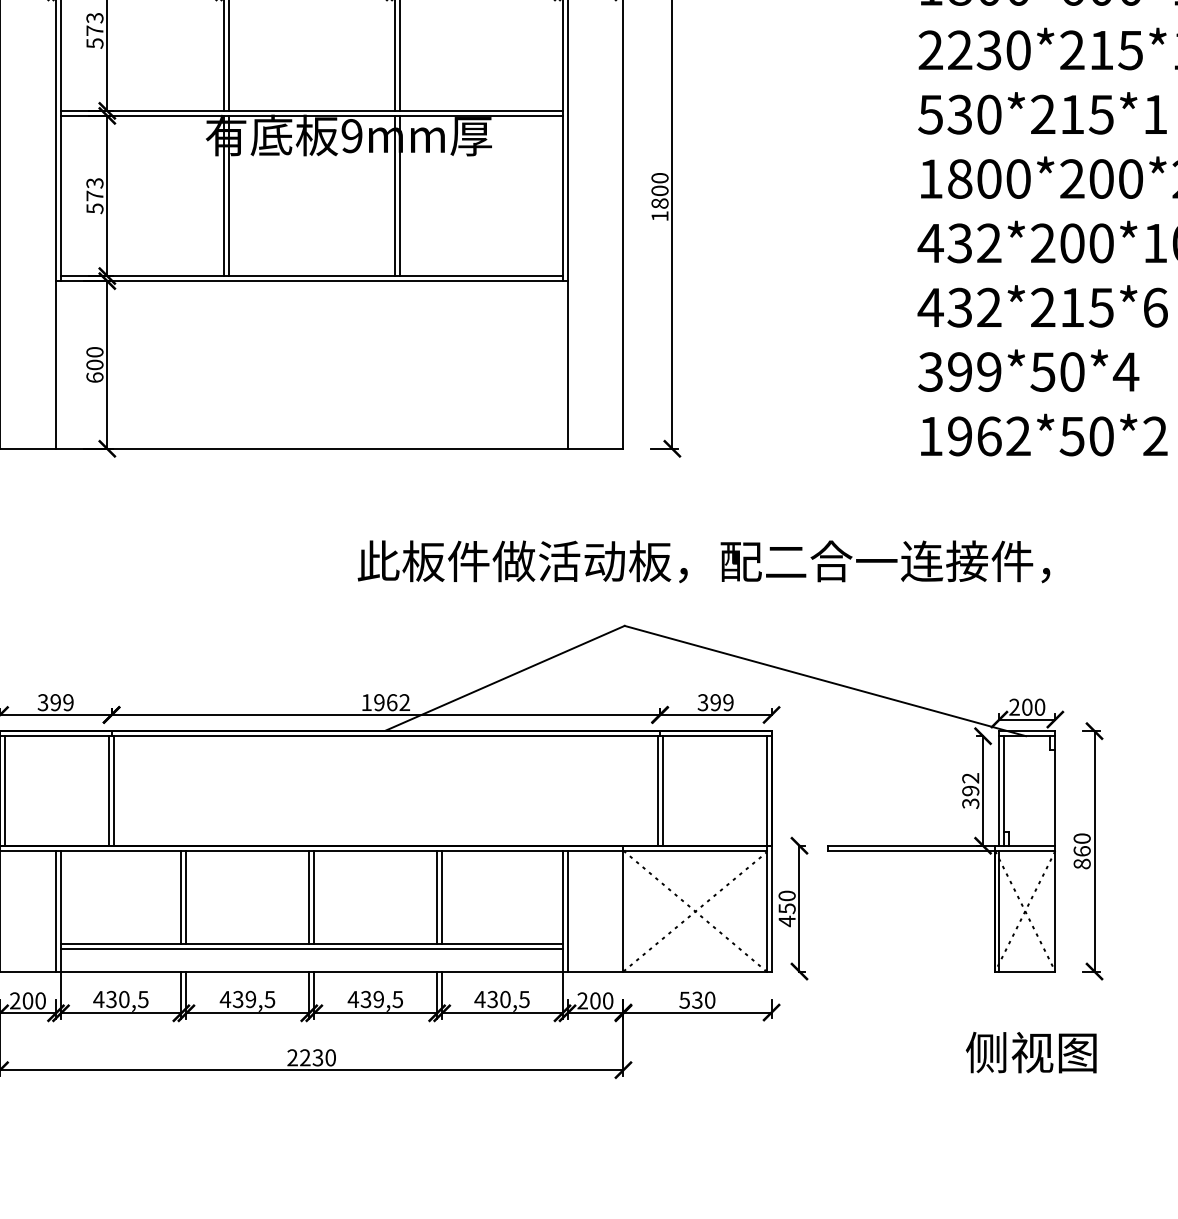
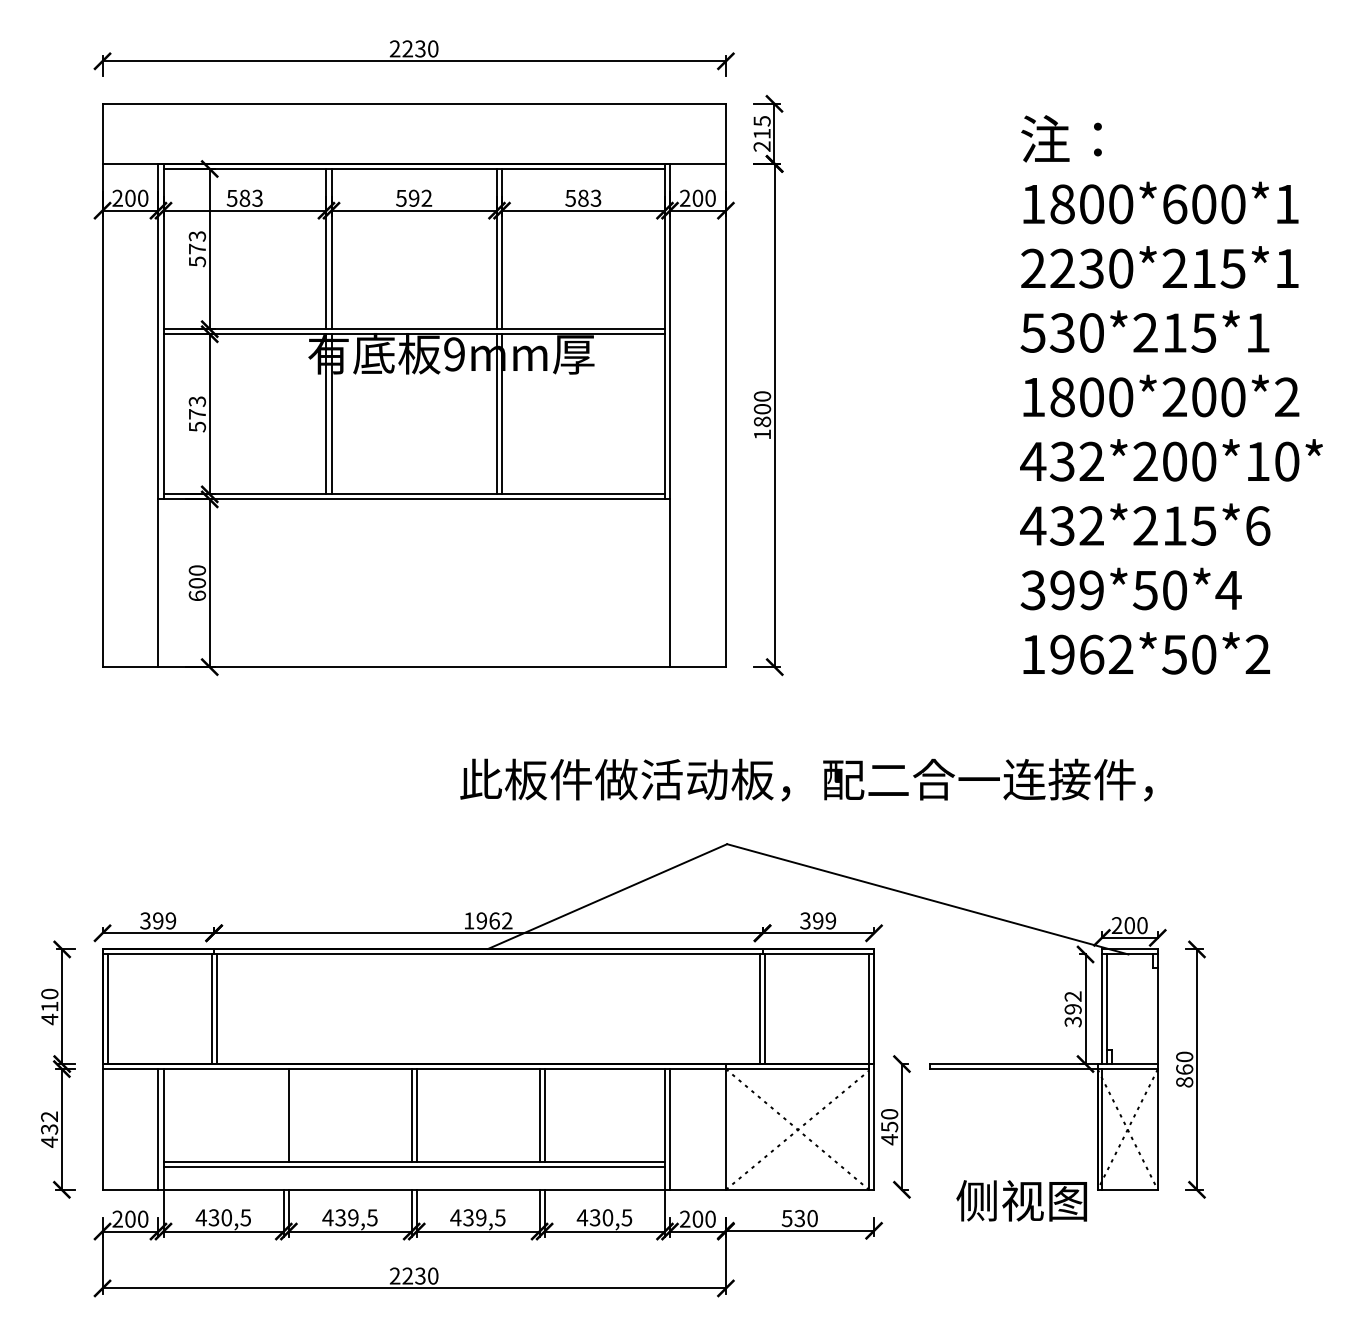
line: (181, 897) -> (283, 1115), removed
text: (1031, 1052) -> (1021, 1200), moved

